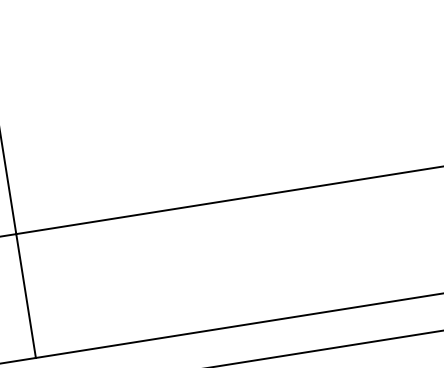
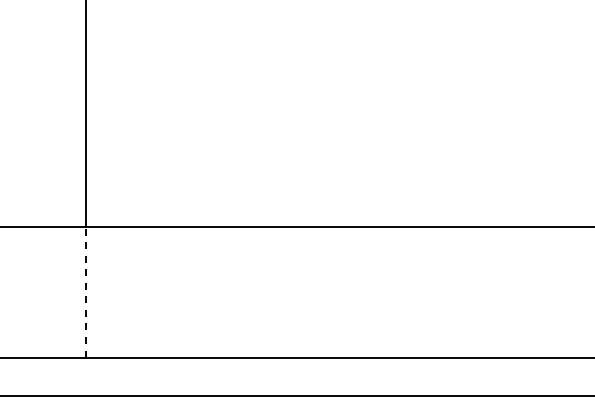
line: (26, 295) -> (86, 291), solid -> dashed

